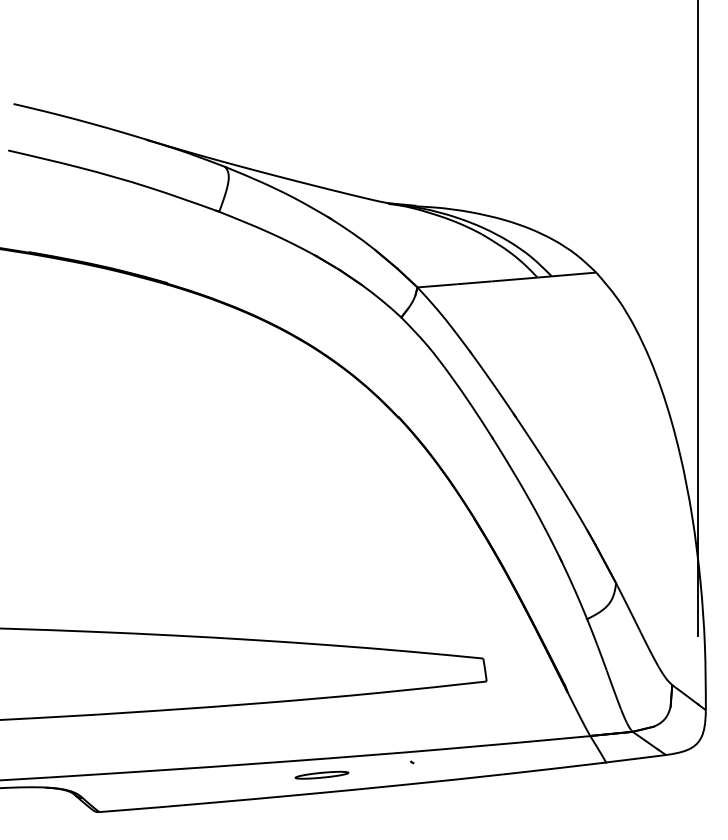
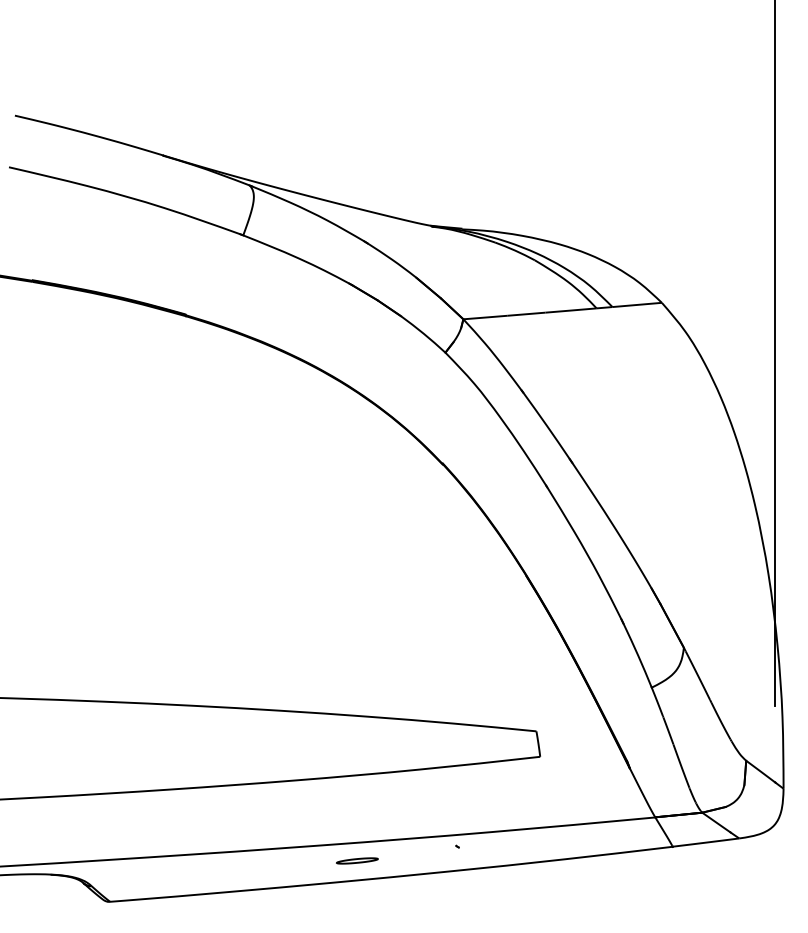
part: (322, 774) -> (357, 860), size x0.7

